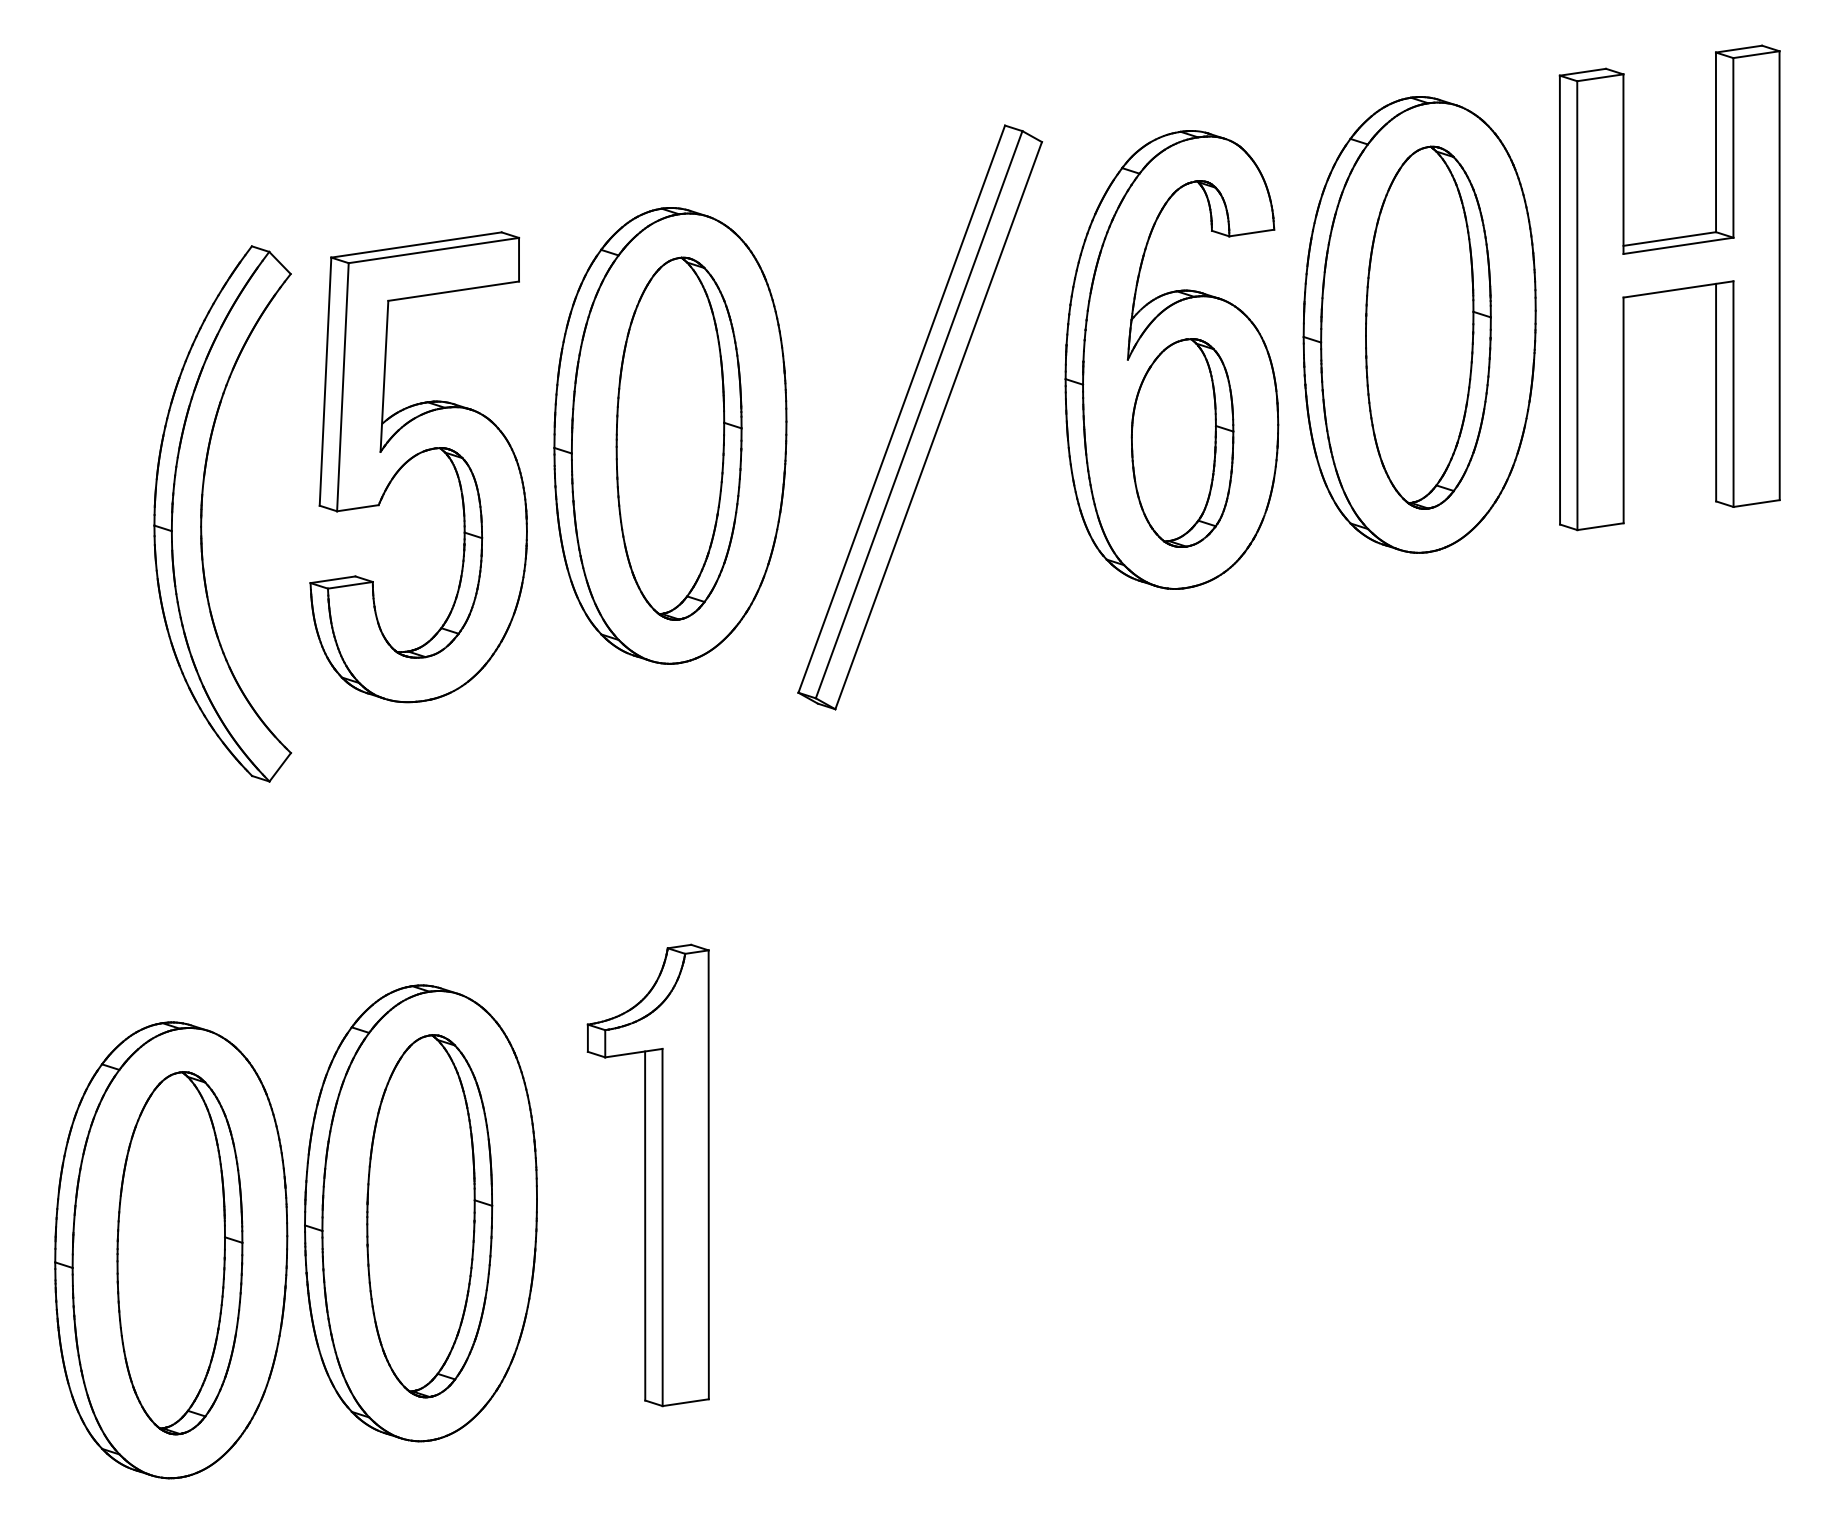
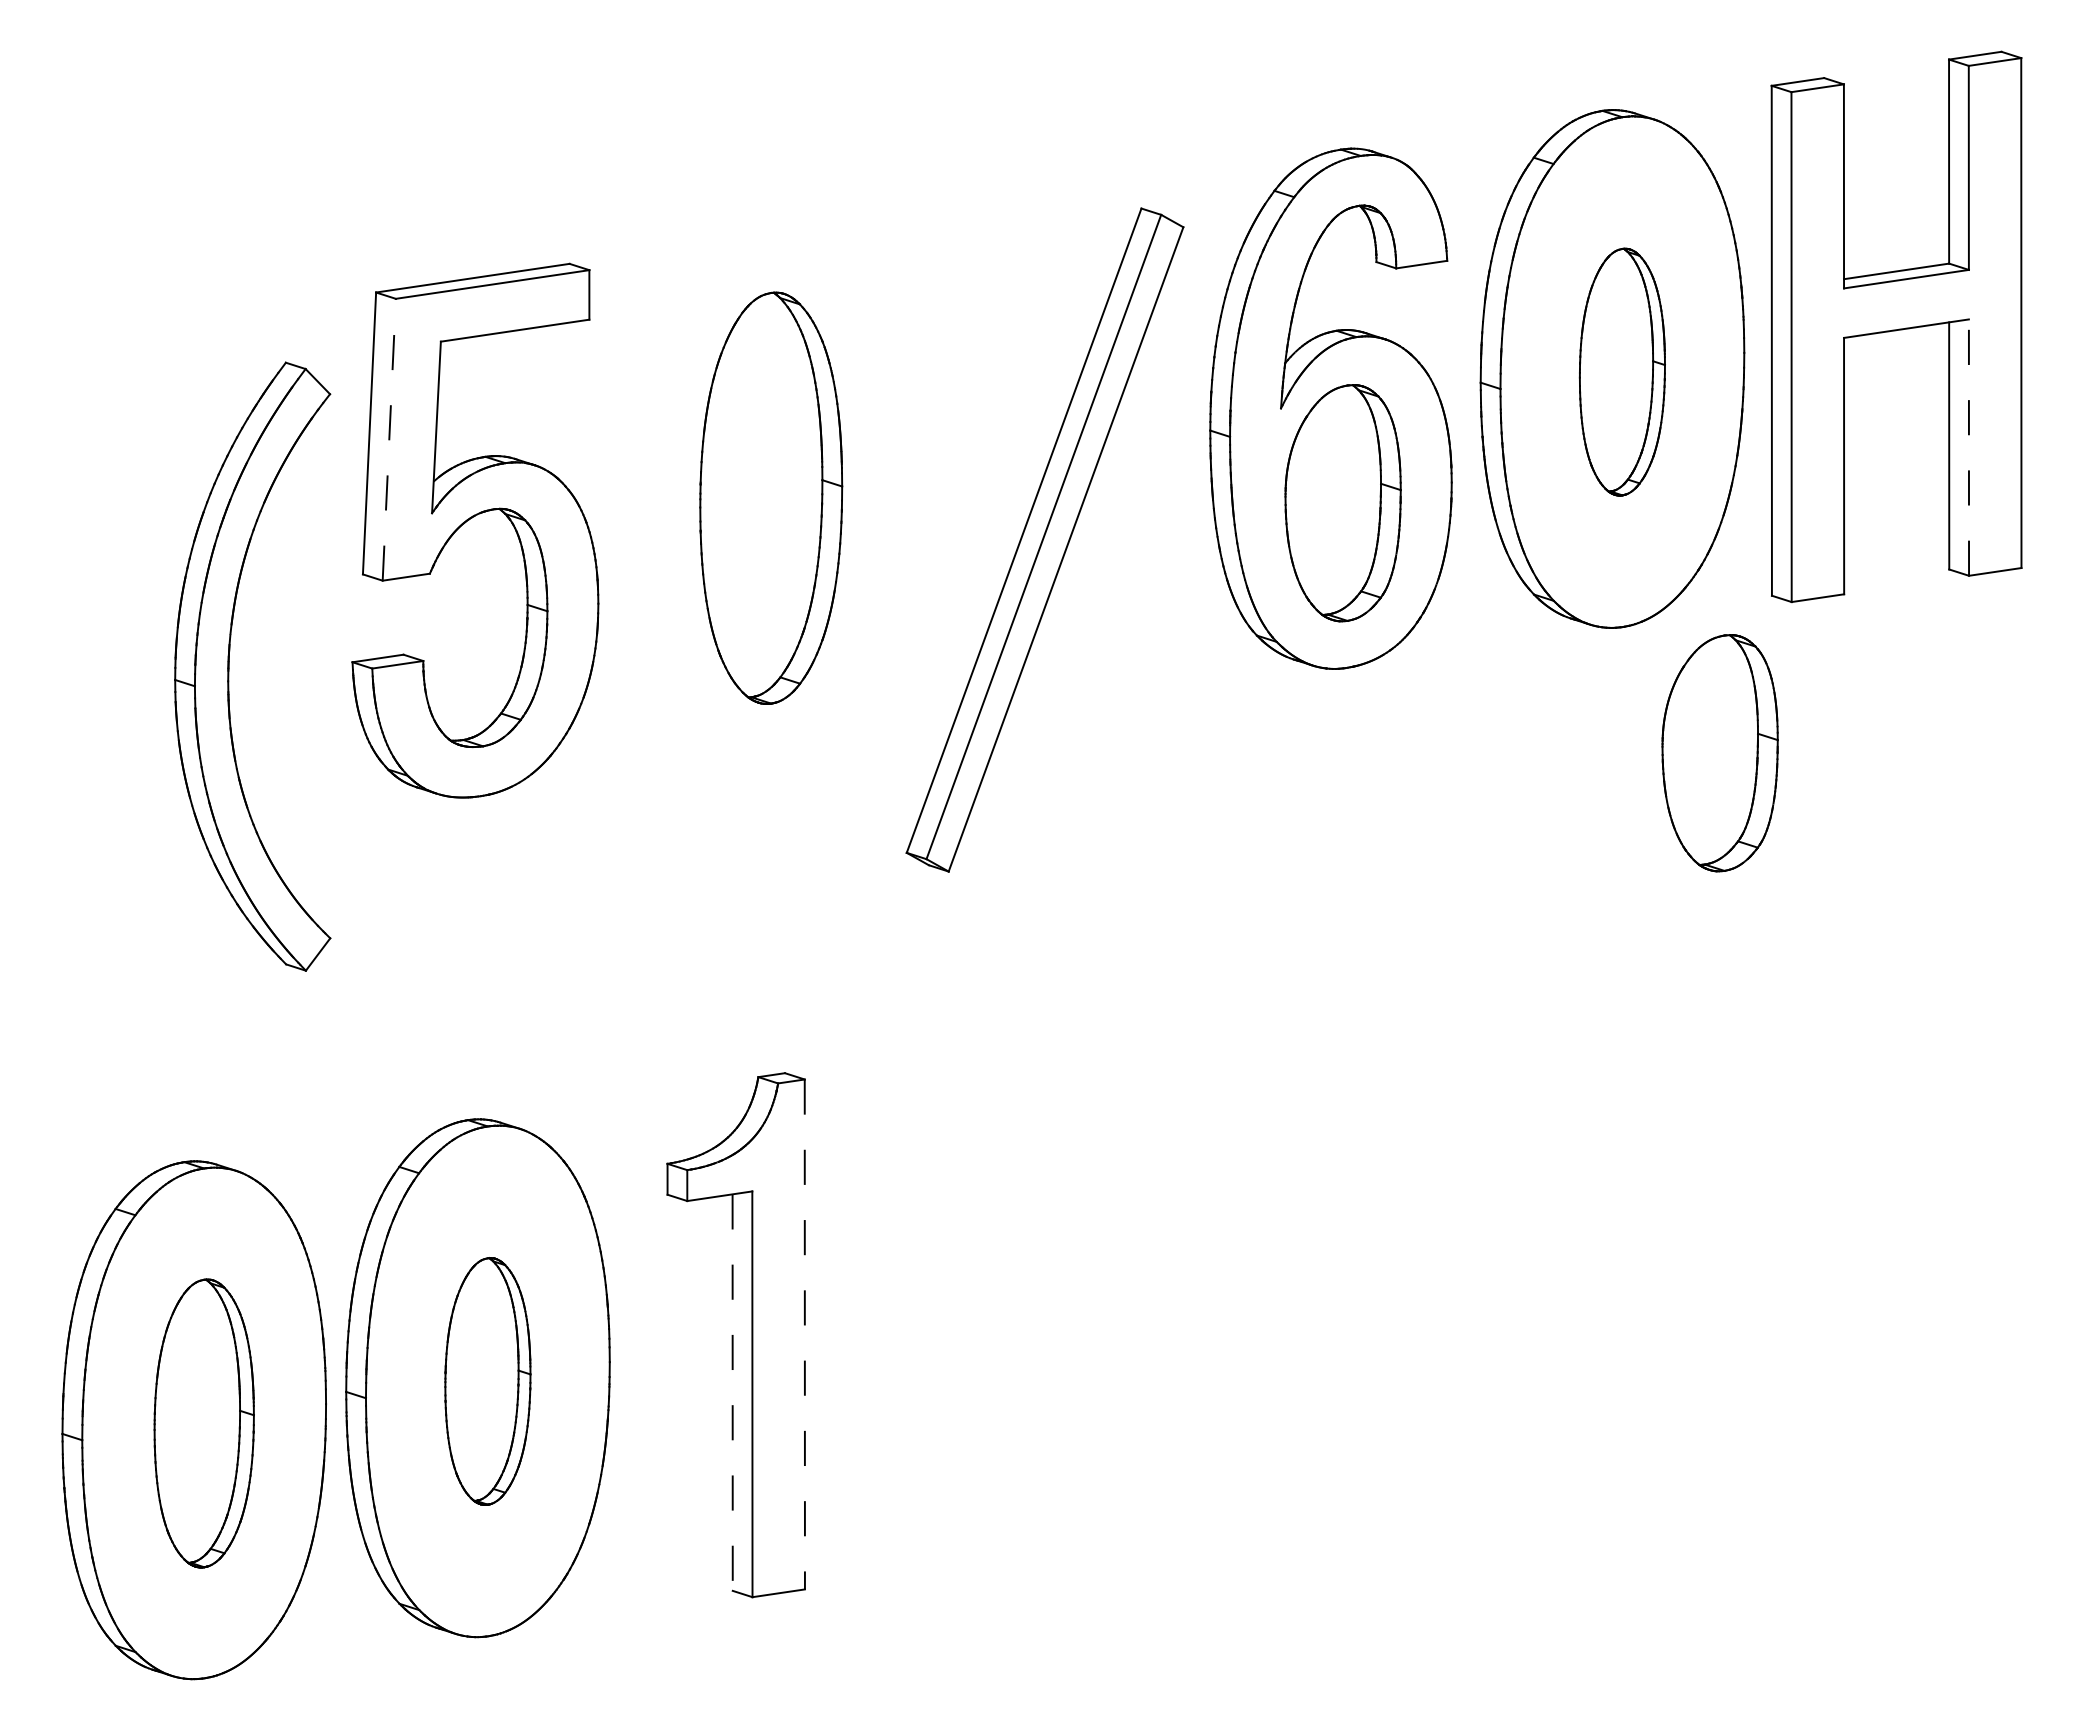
part: (1428, 327) -> (1622, 371), size x0.6
line: (343, 386) -> (389, 439), solid -> dashed
line: (1733, 394) -> (1968, 447), solid -> dashed
part: (919, 416) -> (1044, 539), moved
part: (670, 435) -> (761, 494), removed
part: (202, 513) -> (229, 666), moved
part: (1513, 663) -> (1719, 753), added
line: (708, 1174) -> (804, 1334), solid -> dashed
part: (429, 1216) -> (487, 1381), size x0.6
line: (645, 1226) -> (732, 1393), solid -> dashed
part: (180, 1253) -> (204, 1423), size x0.7

